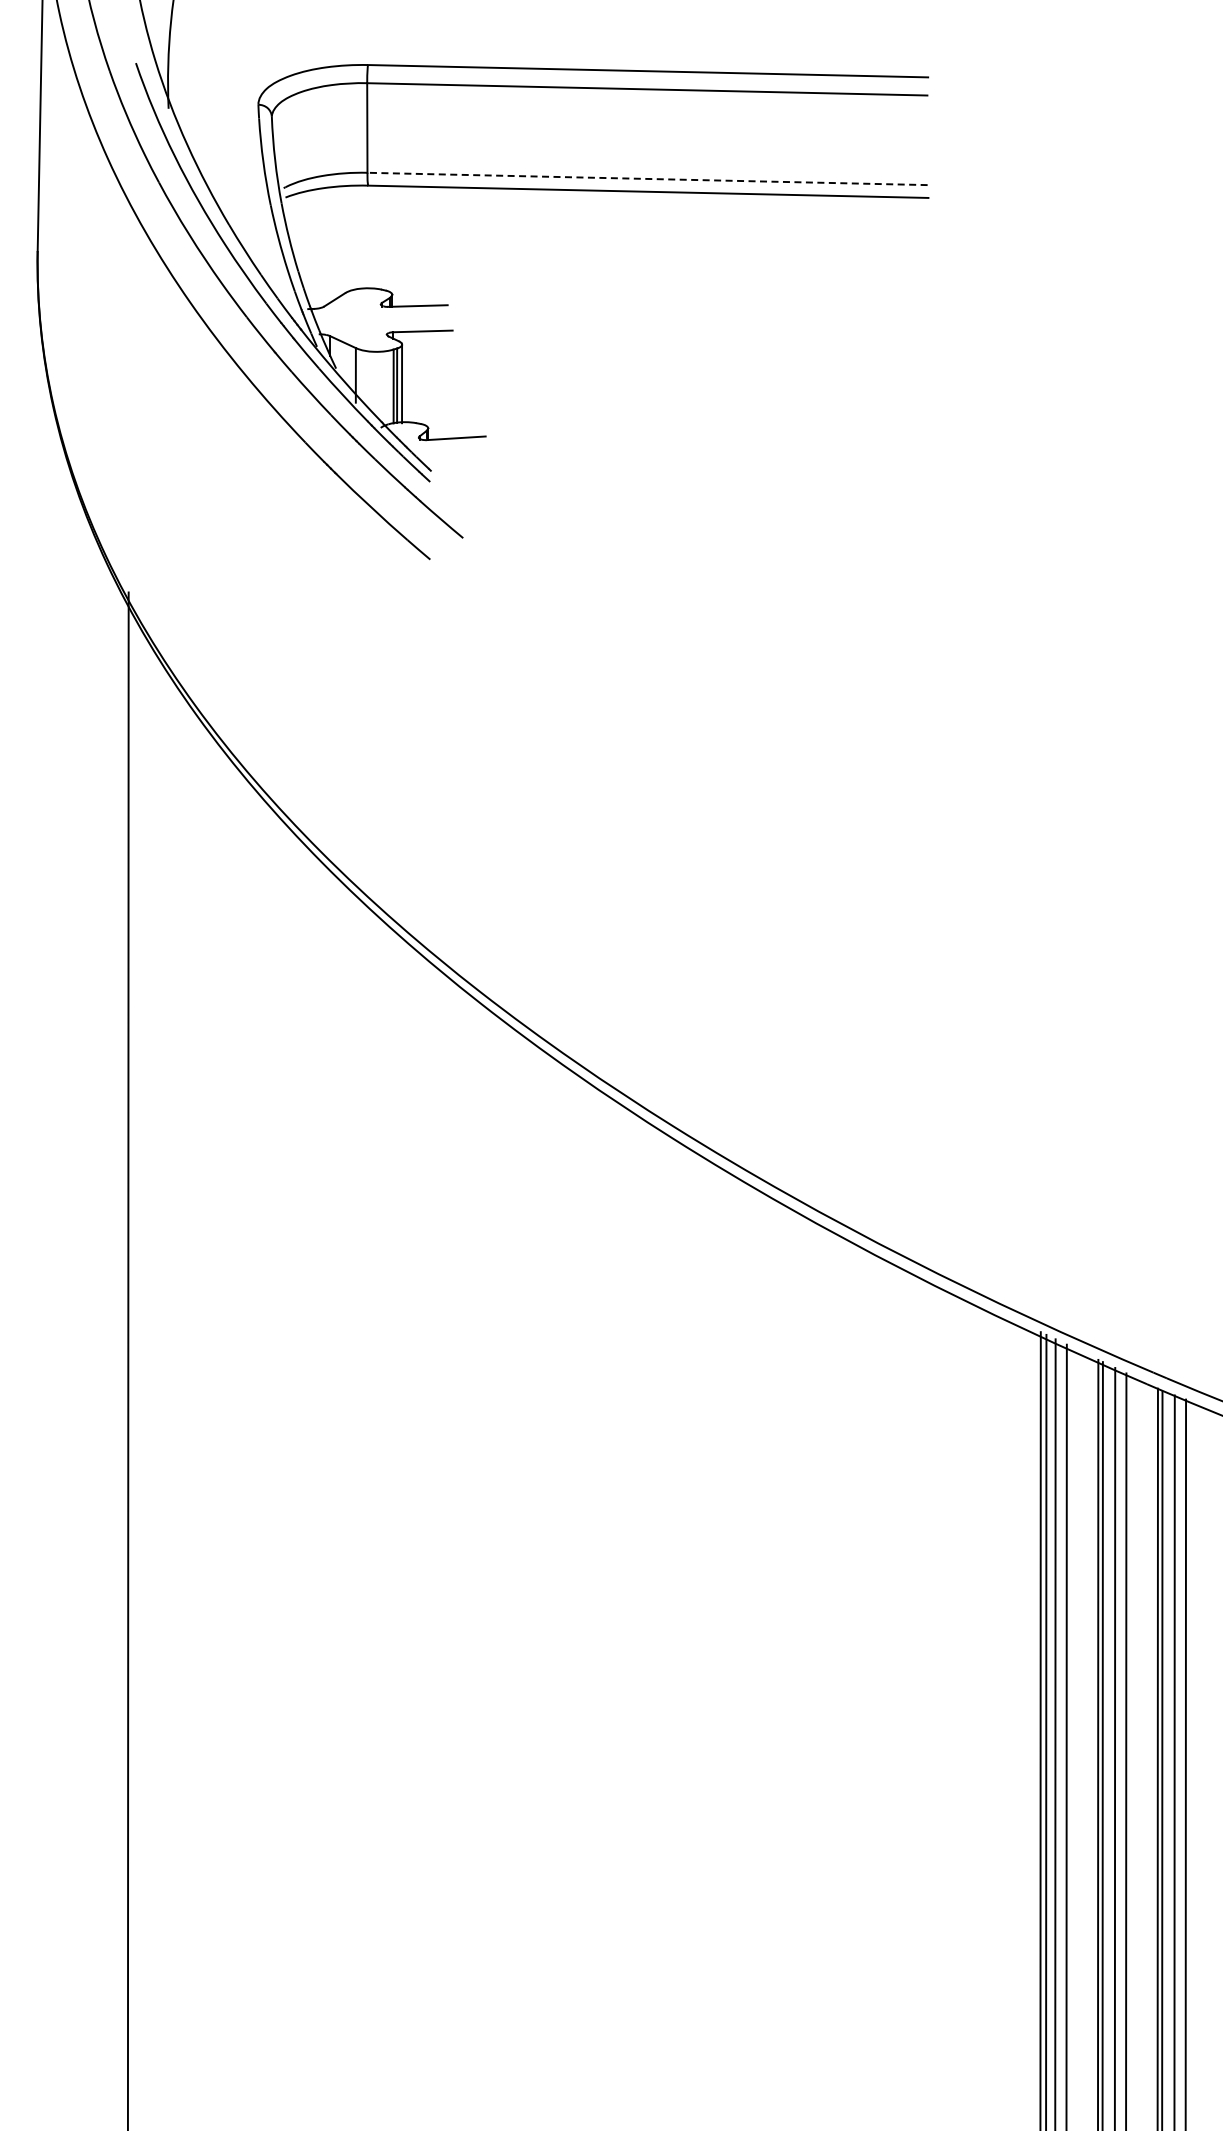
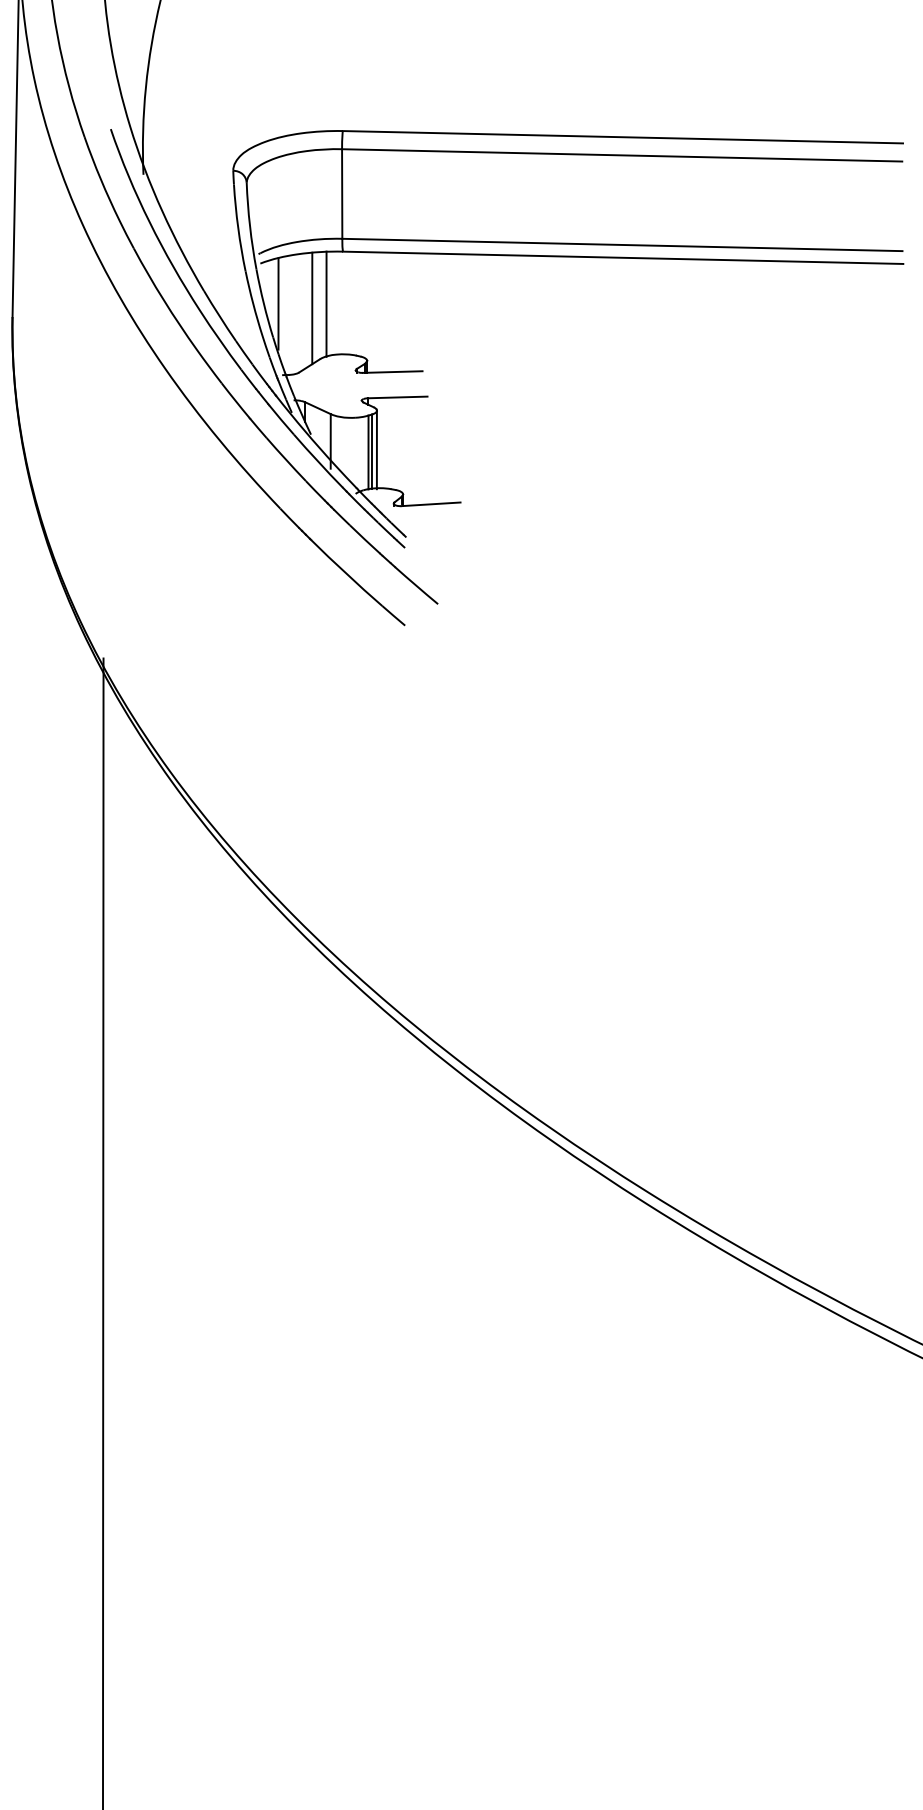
line: (647, 178) -> (622, 244), dashed -> solid
line: (303, 237) -> (278, 303), added
line: (351, 237) -> (326, 303), added
line: (337, 242) -> (312, 308), added

